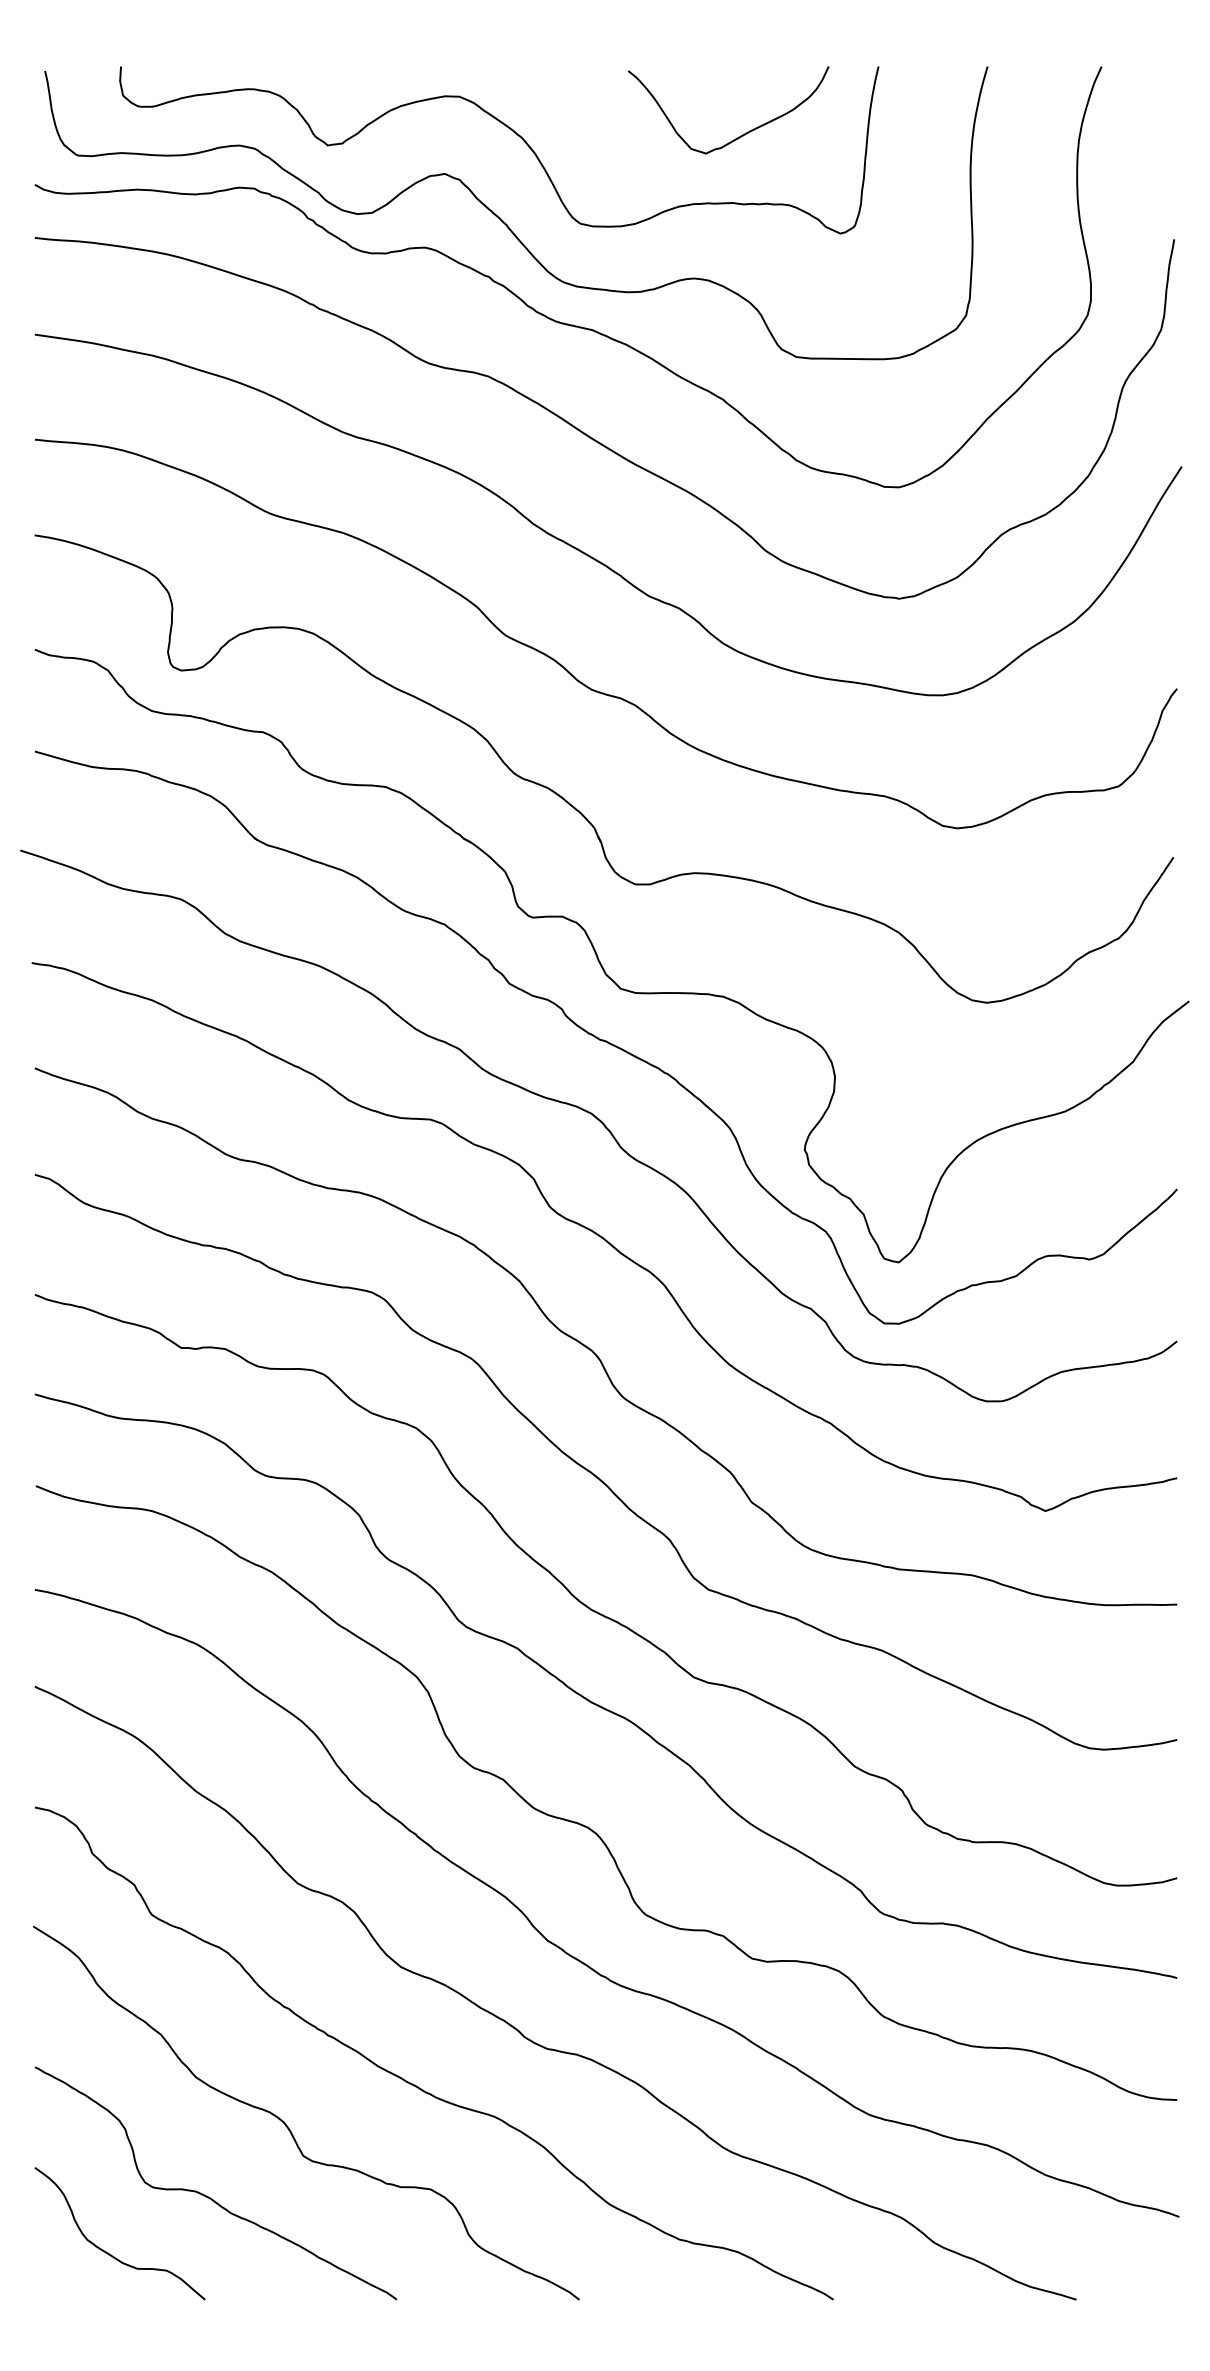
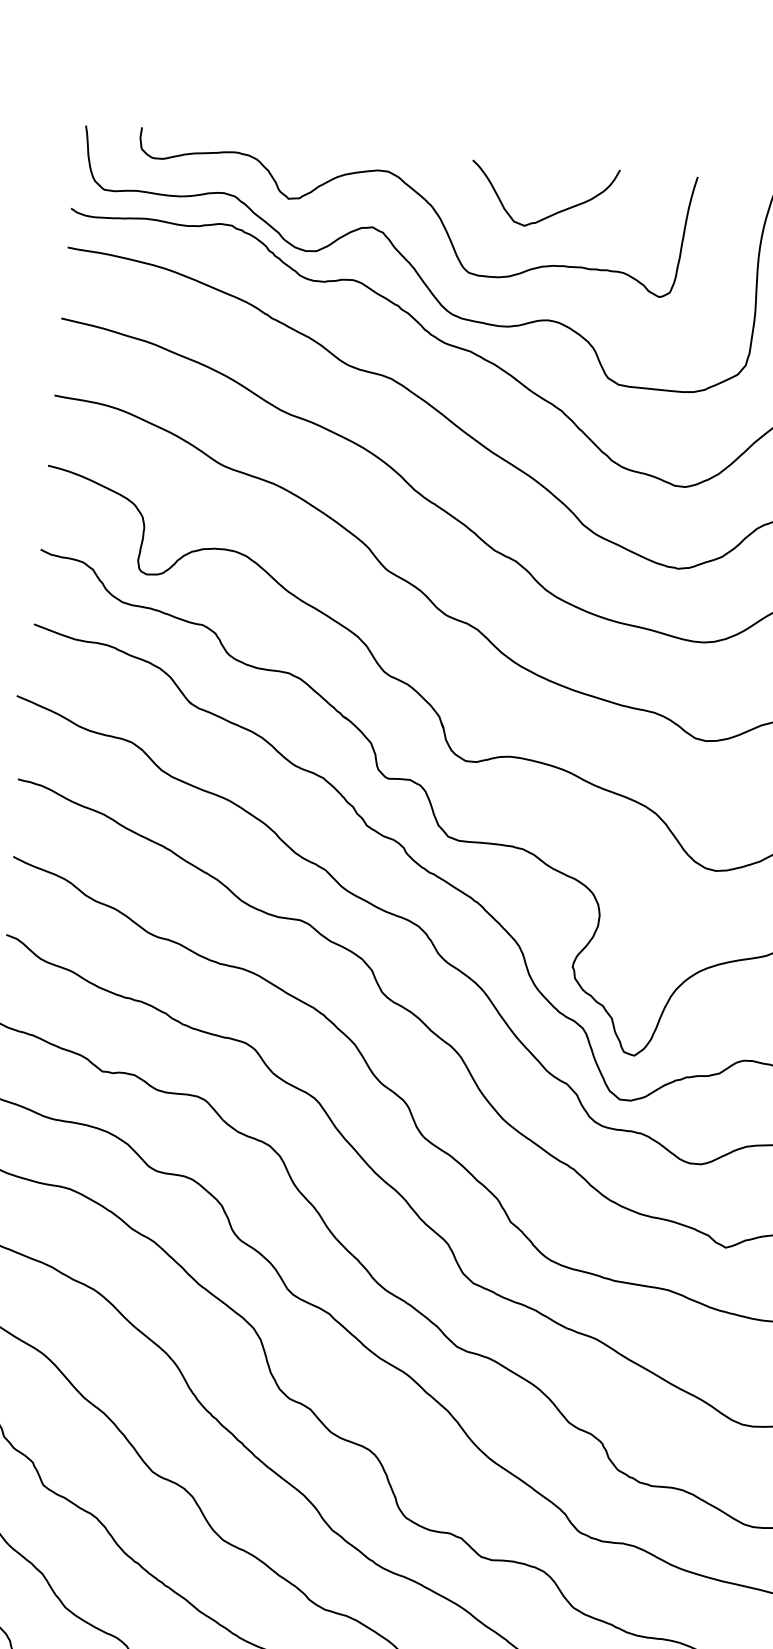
curve: (740, 135) -> (550, 214), moved

